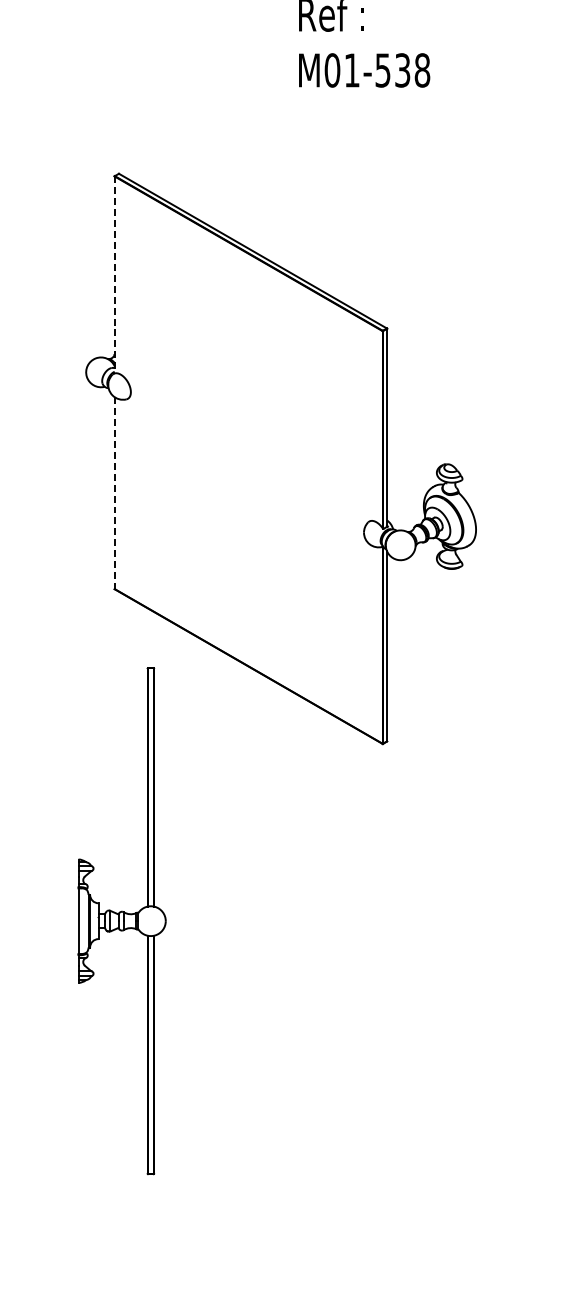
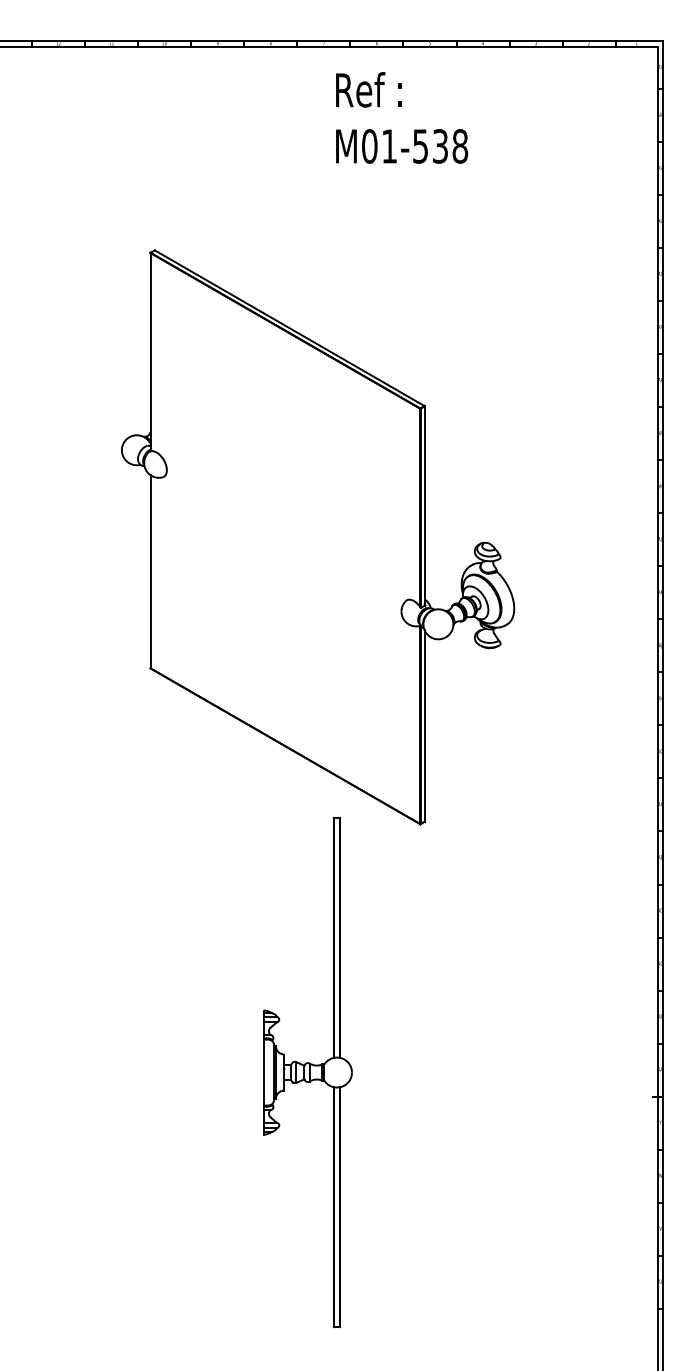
line: (114, 275) -> (150, 352), dashed -> solid
line: (114, 492) -> (150, 571), dashed -> solid
part: (121, 921) -> (307, 1072), moved

